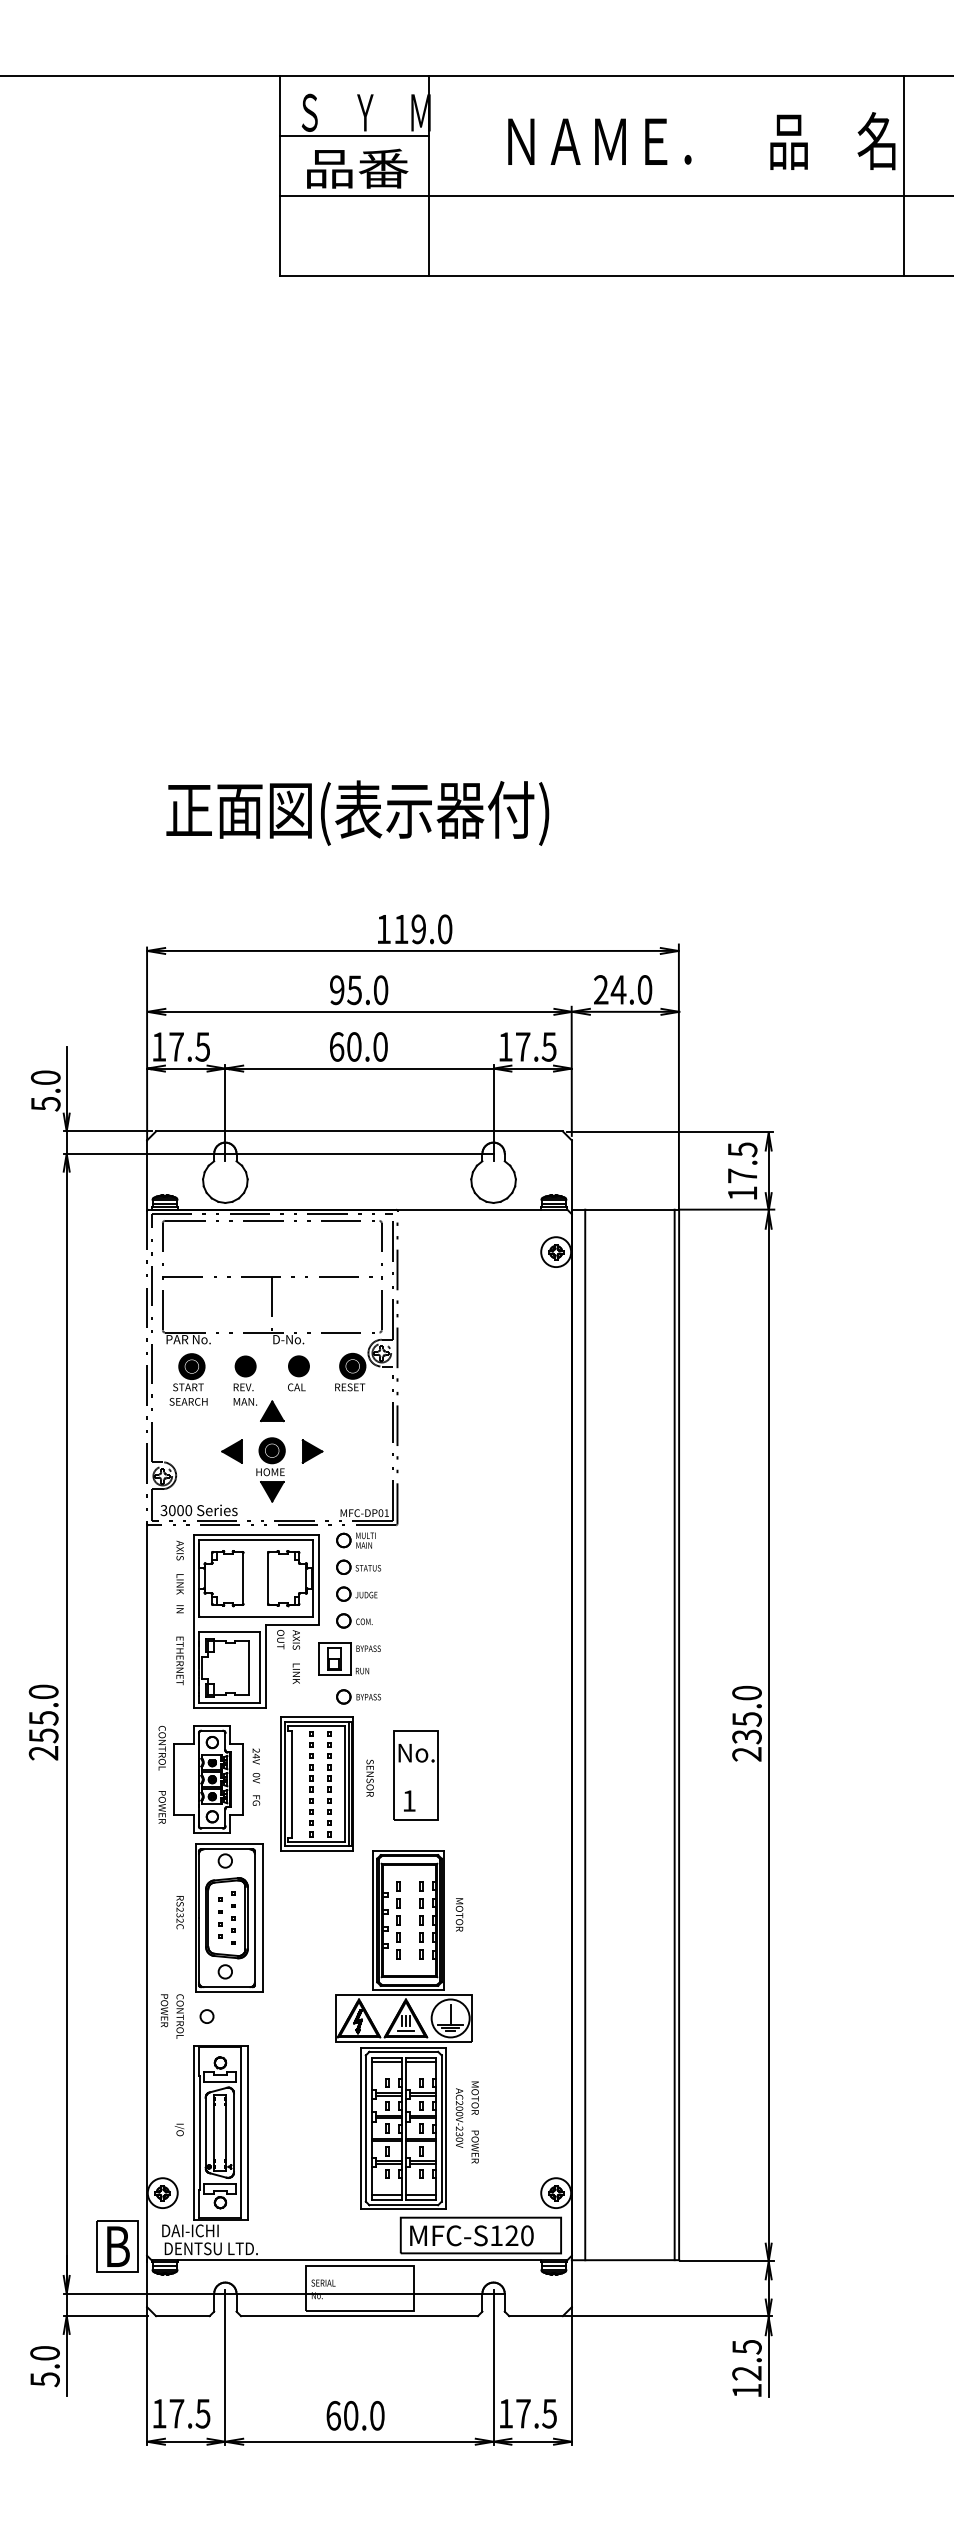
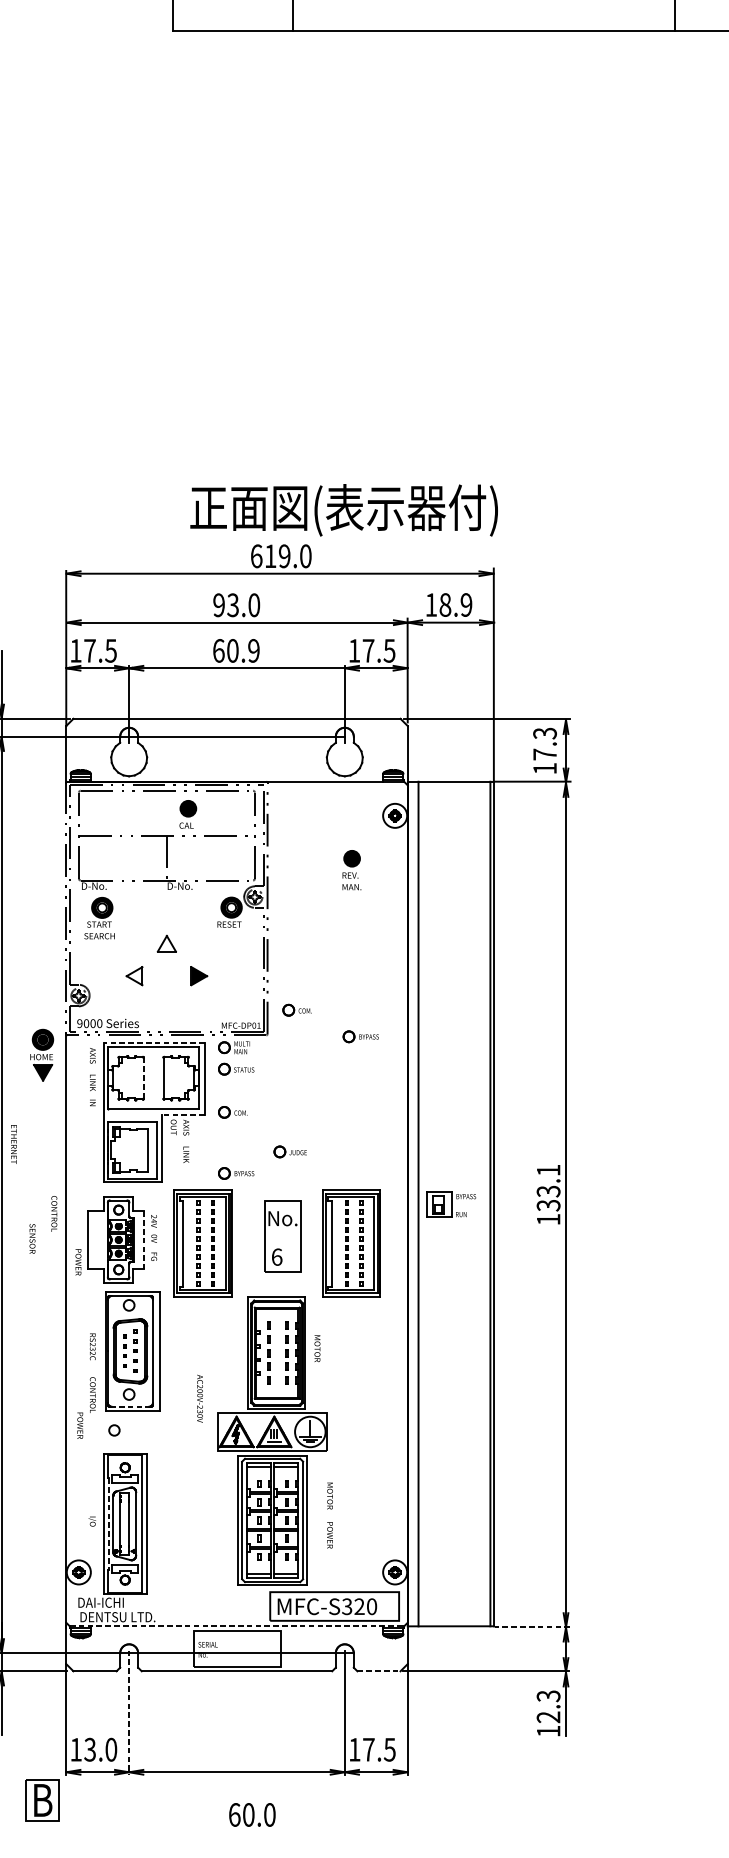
text: (357, 812) -> (343, 509), moved
text: (384, 929) -> (257, 556), 119.0 -> 619.0
text: (354, 989) -> (233, 604), 95.0 -> 93.0
text: (623, 989) -> (449, 604), 24.0 -> 18.9
text: (380, 1046) -> (253, 650), 60.0 -> 60.9
text: (741, 1149) -> (544, 733), 17.5 -> 17.3
text: (188, 1339) -> (99, 886), PAR No. -> D-No.
fill: (352, 1365) -> (231, 906), removed
fill: (191, 1366) -> (101, 907), removed
text: (298, 1373) -> (187, 814), moved
text: (245, 1380) -> (351, 870), moved
fill: (272, 1411) -> (167, 943), removed
fill: (231, 1451) -> (134, 976), removed
part: (270, 1469) -> (41, 1054), moved
part: (434, 1493) -> (297, 1009), added
text: (163, 1510) -> (79, 1023), 3000 -> 9000
part: (513, 1526) -> (360, 1036), added
line: (256, 1535) -> (154, 1043), solid -> dashed
line: (243, 1578) -> (143, 1078), solid -> dashed
part: (356, 1593) -> (290, 1151), moved
line: (292, 1624) -> (183, 1115), solid -> dashed
part: (349, 1658) -> (450, 1204), moved
text: (179, 1660) -> (13, 1144), moved
text: (746, 1723) -> (548, 1194), 235.0 -> 133.1
text: (161, 1747) -> (53, 1213), moved
text: (369, 1777) -> (32, 1238), moved
line: (243, 1779) -> (143, 1239), solid -> dashed
part: (501, 1783) -> (351, 1243), added
text: (409, 1800) -> (277, 1256), 1 -> 6
line: (226, 1987) -> (130, 1407), solid -> dashed
text: (179, 2016) -> (92, 1395), moved
text: (459, 2117) -> (200, 1398), moved
line: (199, 2132) -> (108, 1523), solid -> dashed
text: (496, 2235) -> (347, 1606), MFC-S120 -> MFC-S320
part: (117, 2246) -> (42, 1800), moved
line: (359, 2260) -> (237, 1626), solid -> dashed
line: (726, 2260) -> (532, 1626), solid -> dashed
line: (536, 2316) -> (379, 1671), solid -> dashed
text: (746, 2347) -> (548, 1696), 12.5 -> 12.3
line: (225, 2368) -> (129, 1713), solid -> dashed
text: (189, 2413) -> (100, 1749), 17.5 -> 13.0
text: (355, 2415) -> (252, 1814), moved

